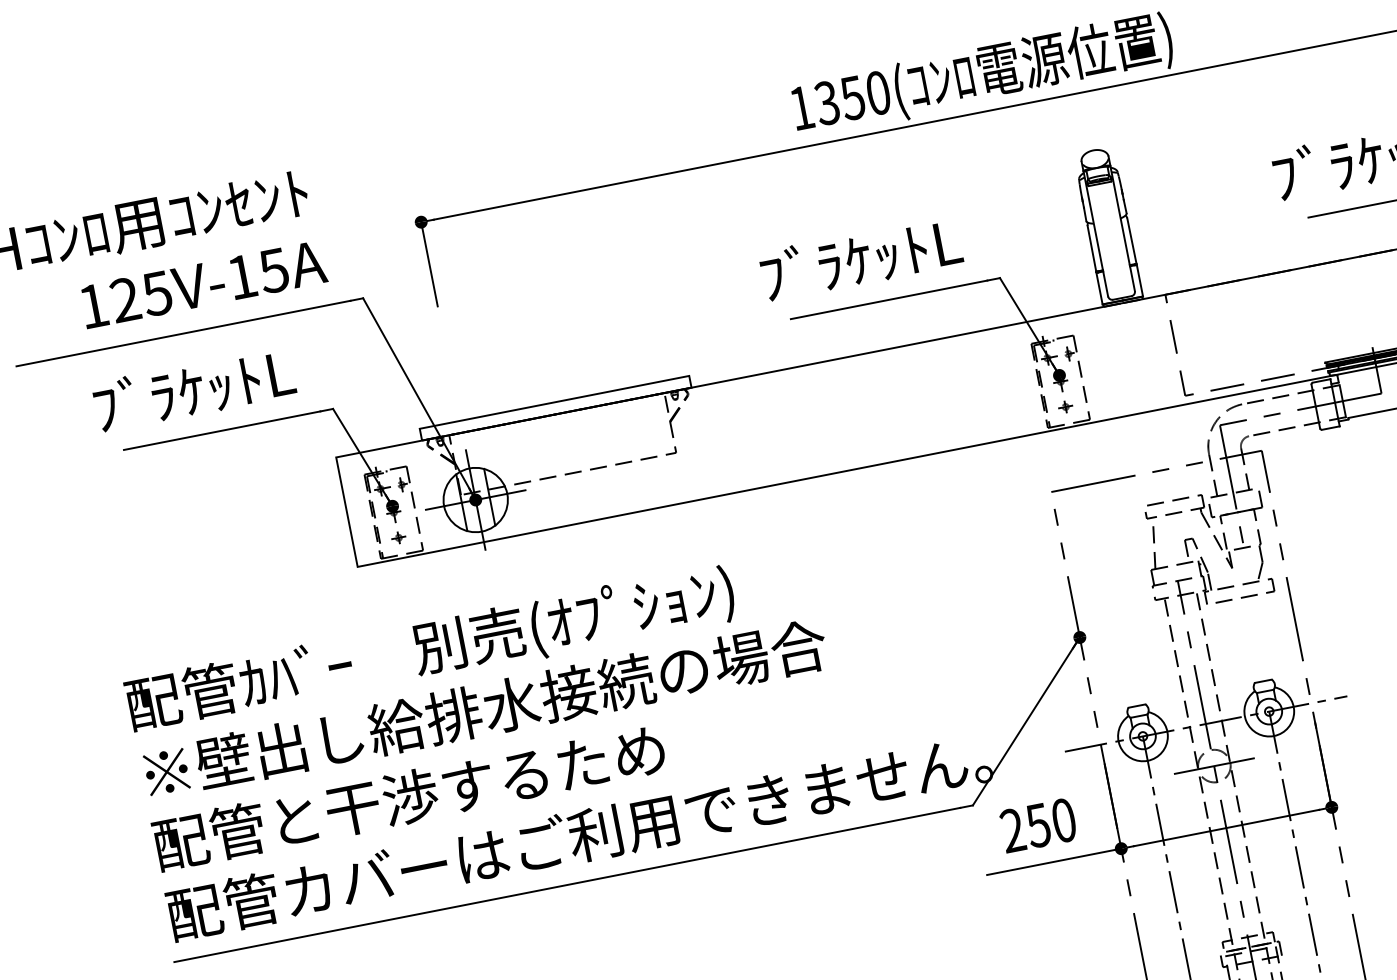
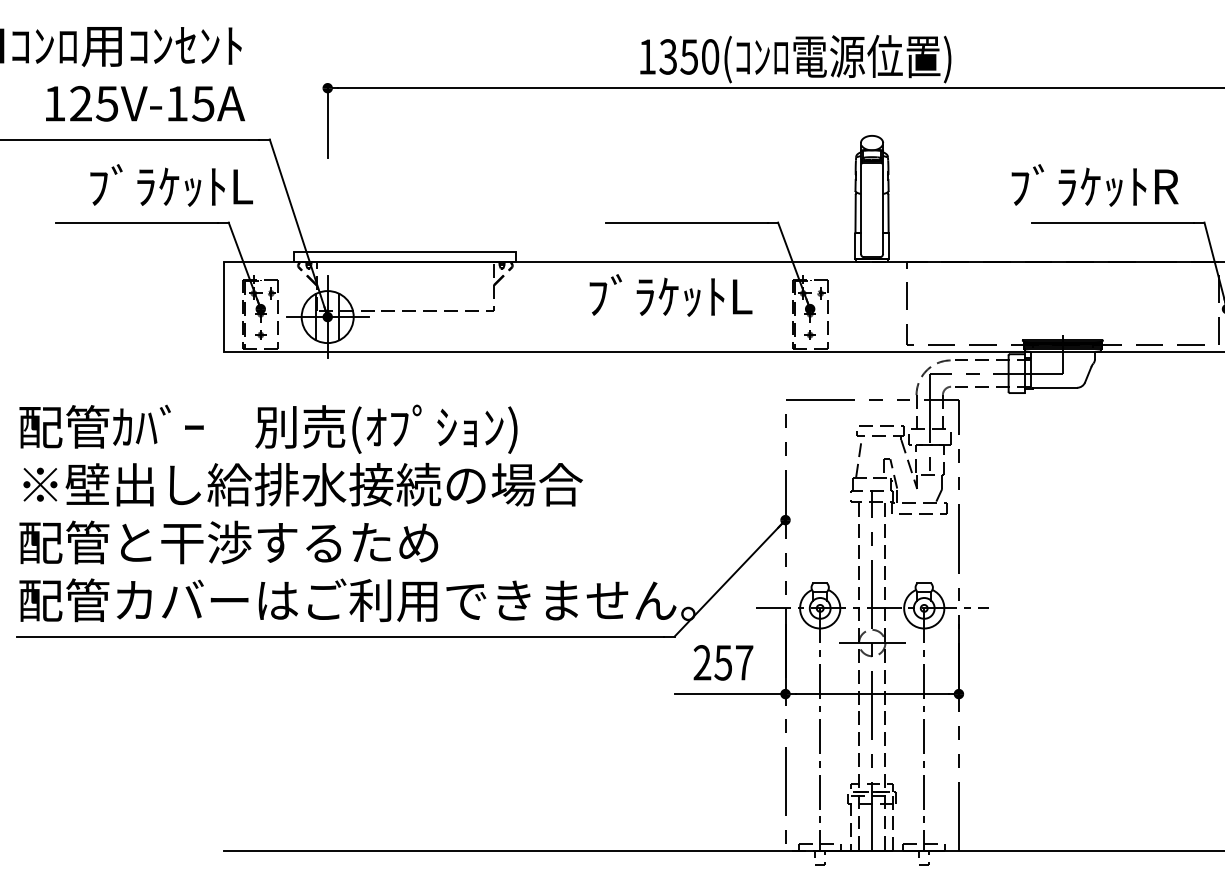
text: (860, 258) -> (670, 295), moved
text: (194, 389) -> (171, 185), moved
text: (1063, 820) -> (744, 662), 250 -> 257

